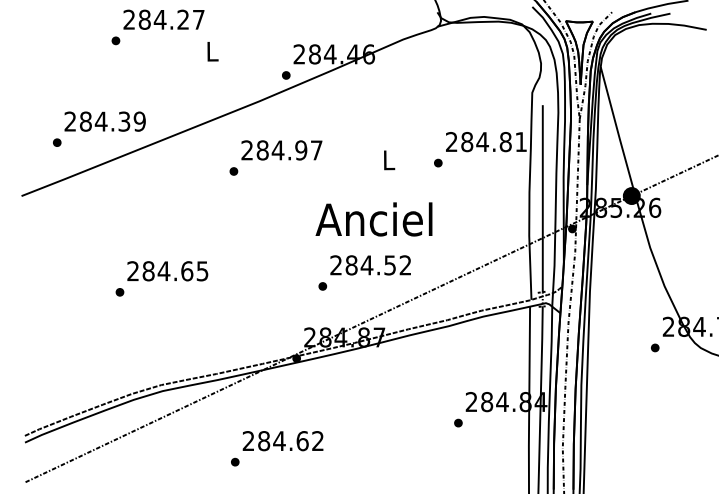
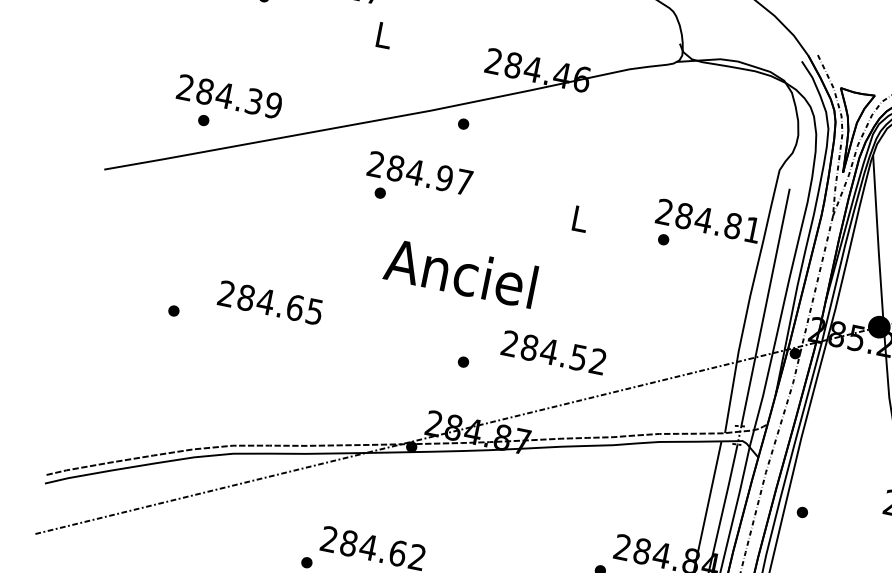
part: (286, 75) -> (463, 124), moved
part: (57, 142) -> (204, 120), moved
text: (281, 150) -> (419, 173), moved
part: (438, 162) -> (664, 239), moved
text: (373, 219) -> (460, 272), moved
text: (370, 265) -> (553, 352), moved
part: (119, 292) -> (173, 311), moved
part: (655, 347) -> (802, 511), moved

